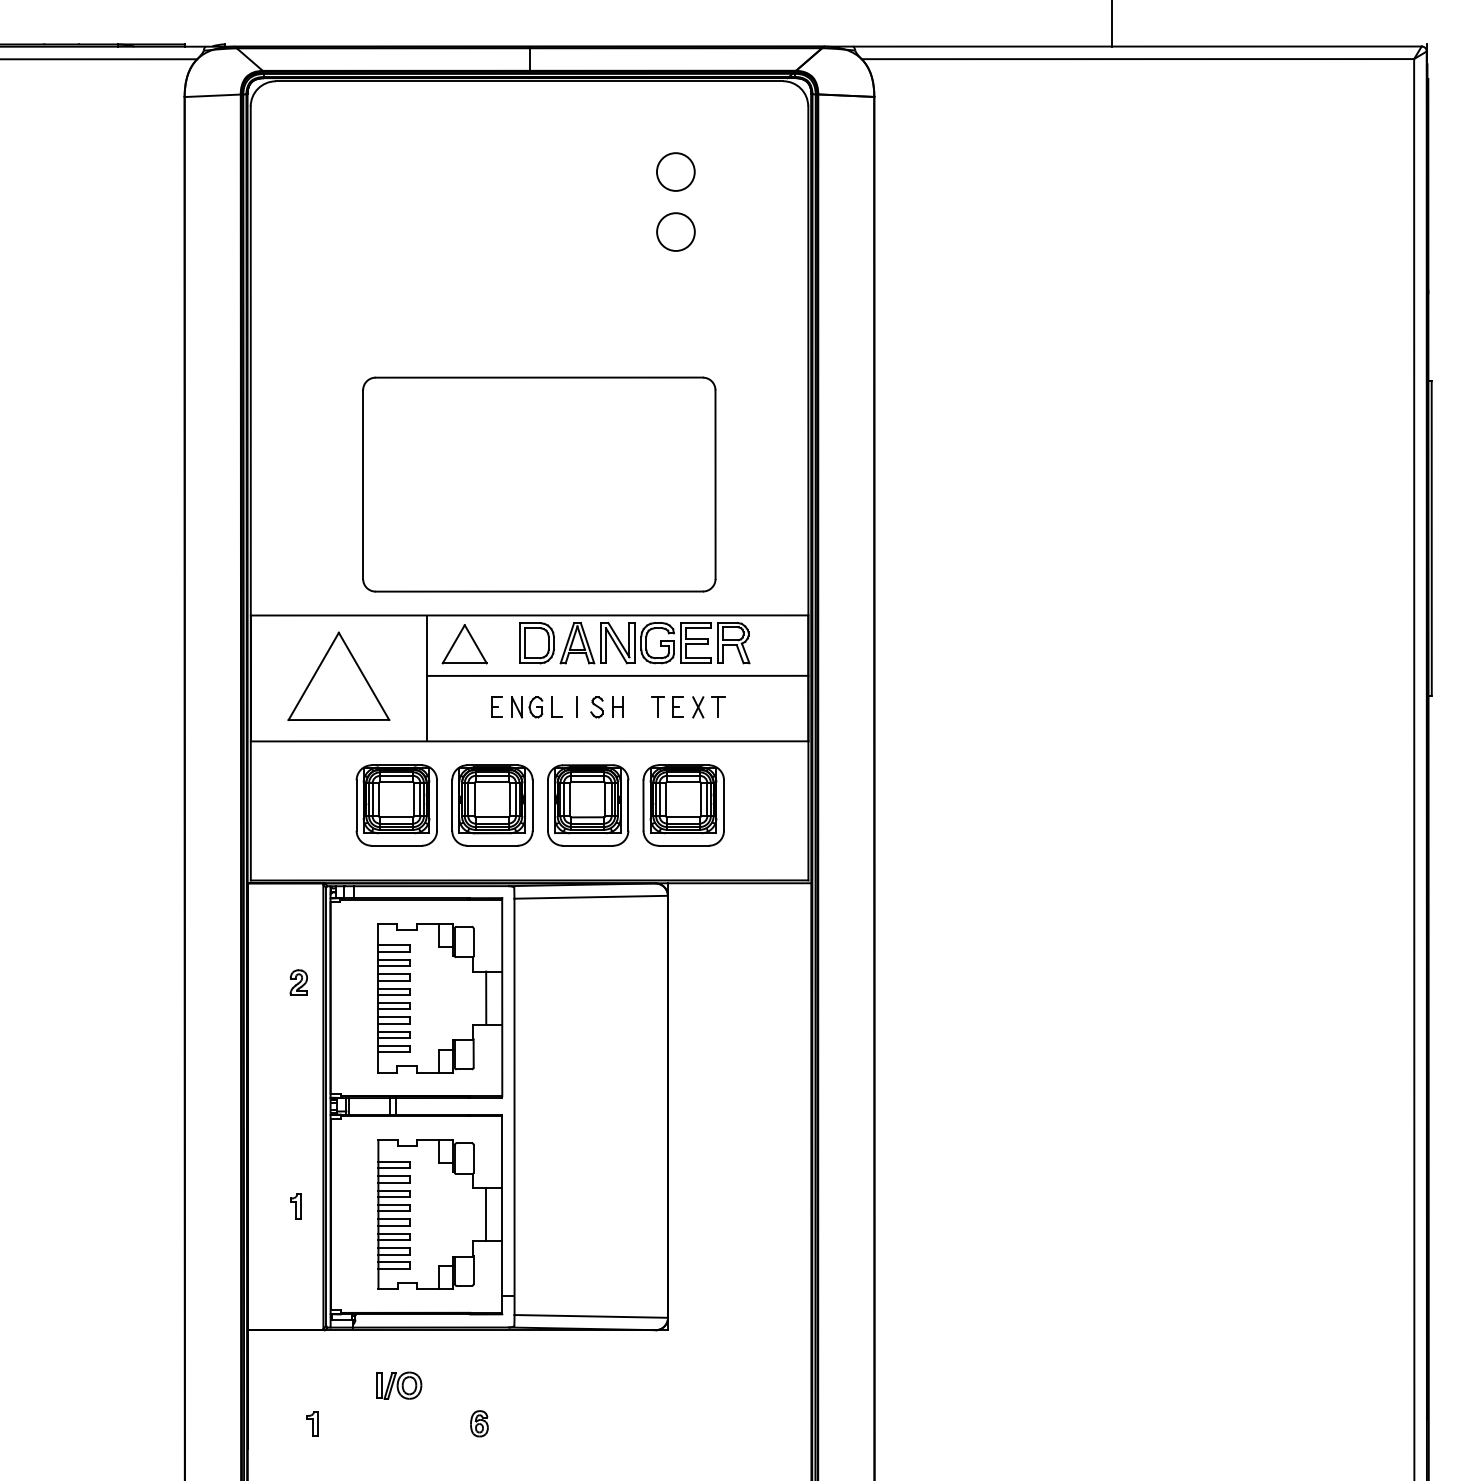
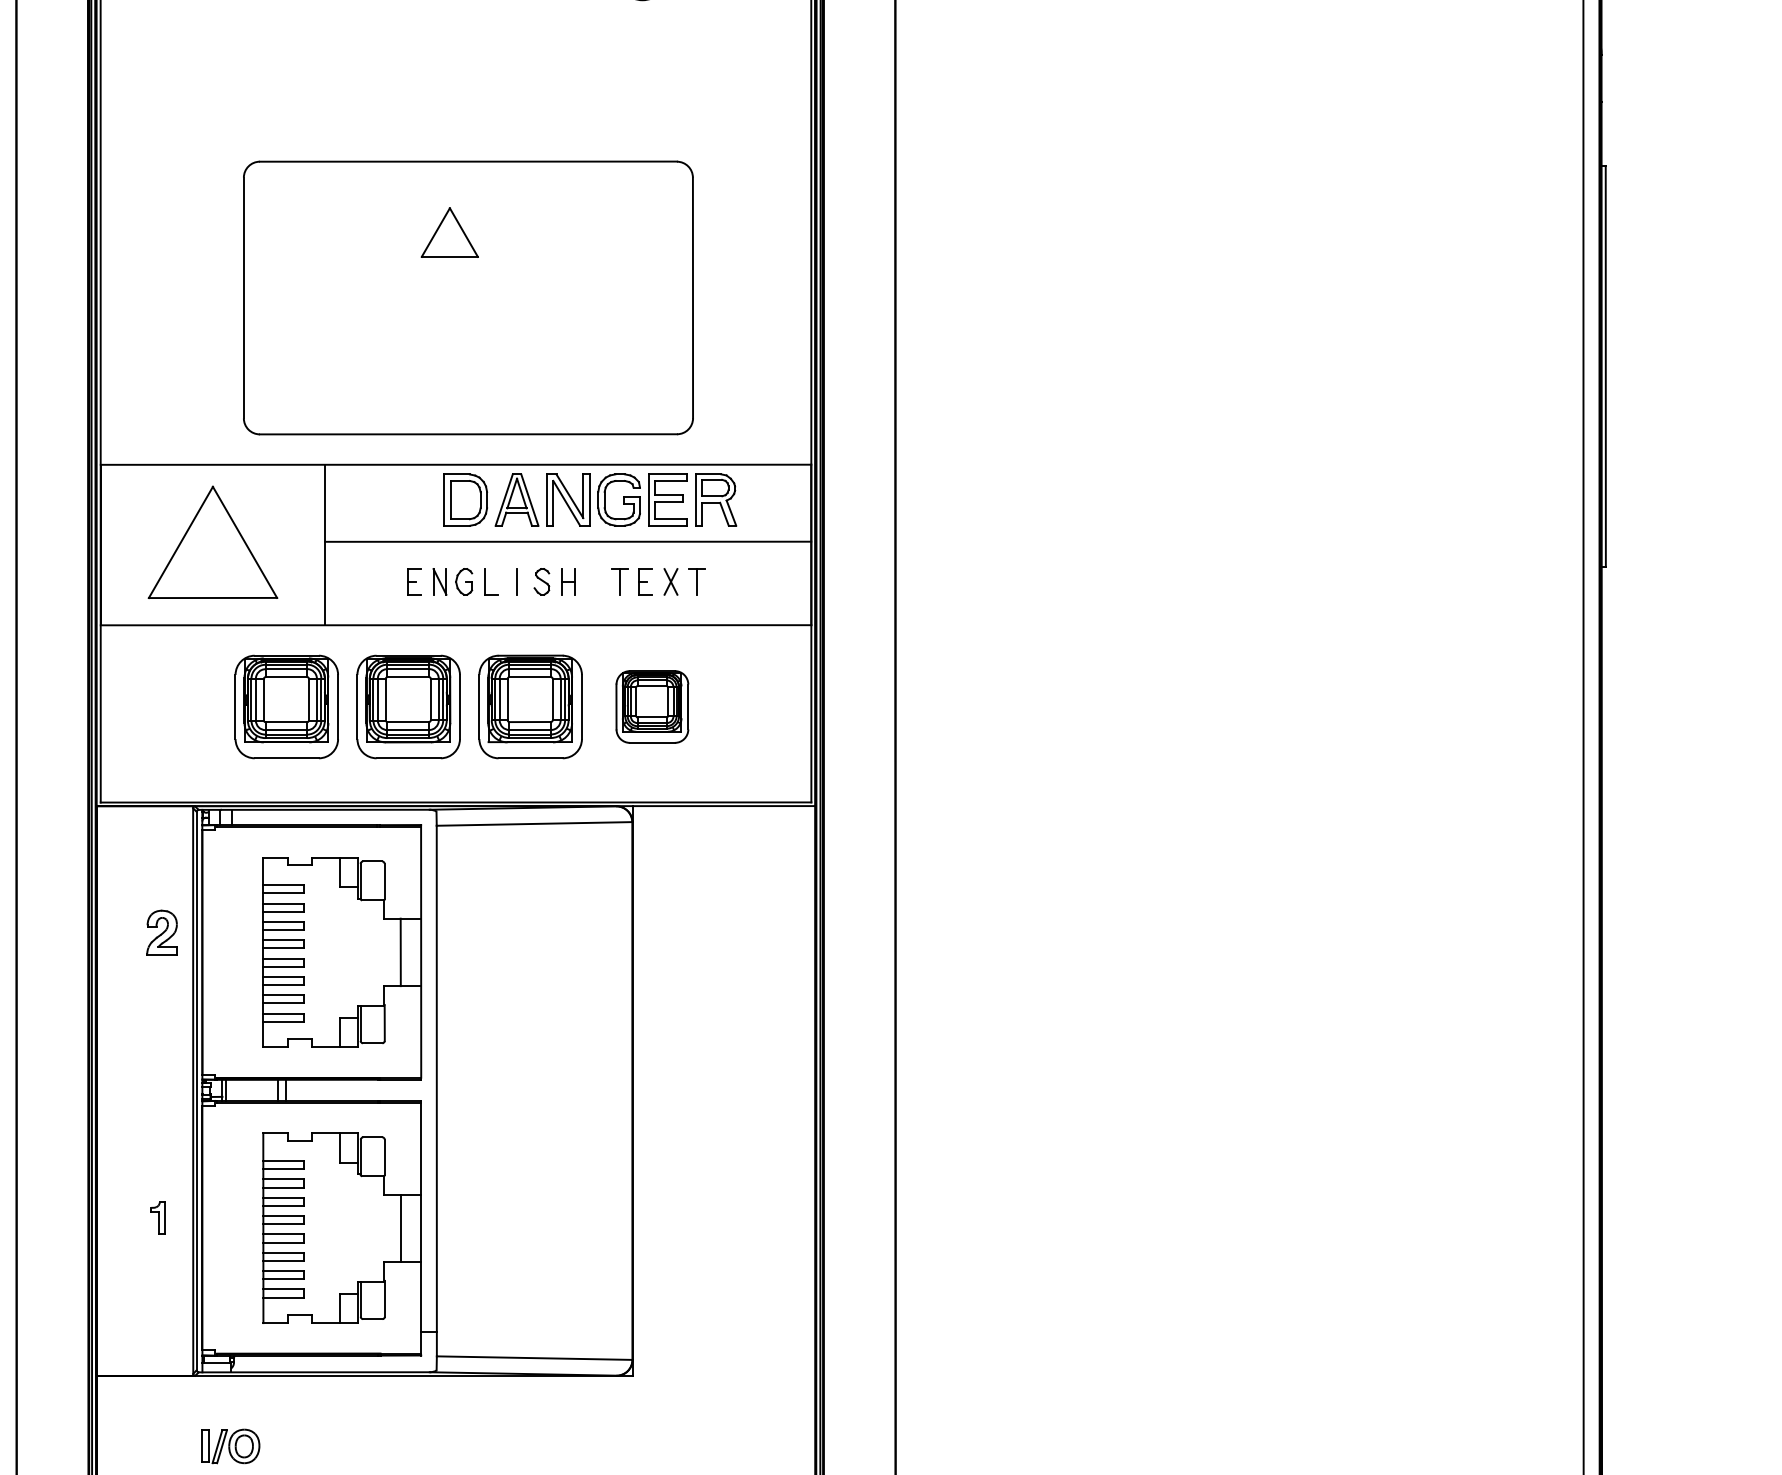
part: (464, 644) -> (449, 232), moved
part: (683, 805) -> (652, 706), size x0.7
part: (298, 982) -> (161, 932), size x1.4
part: (399, 1385) -> (231, 1446), moved

